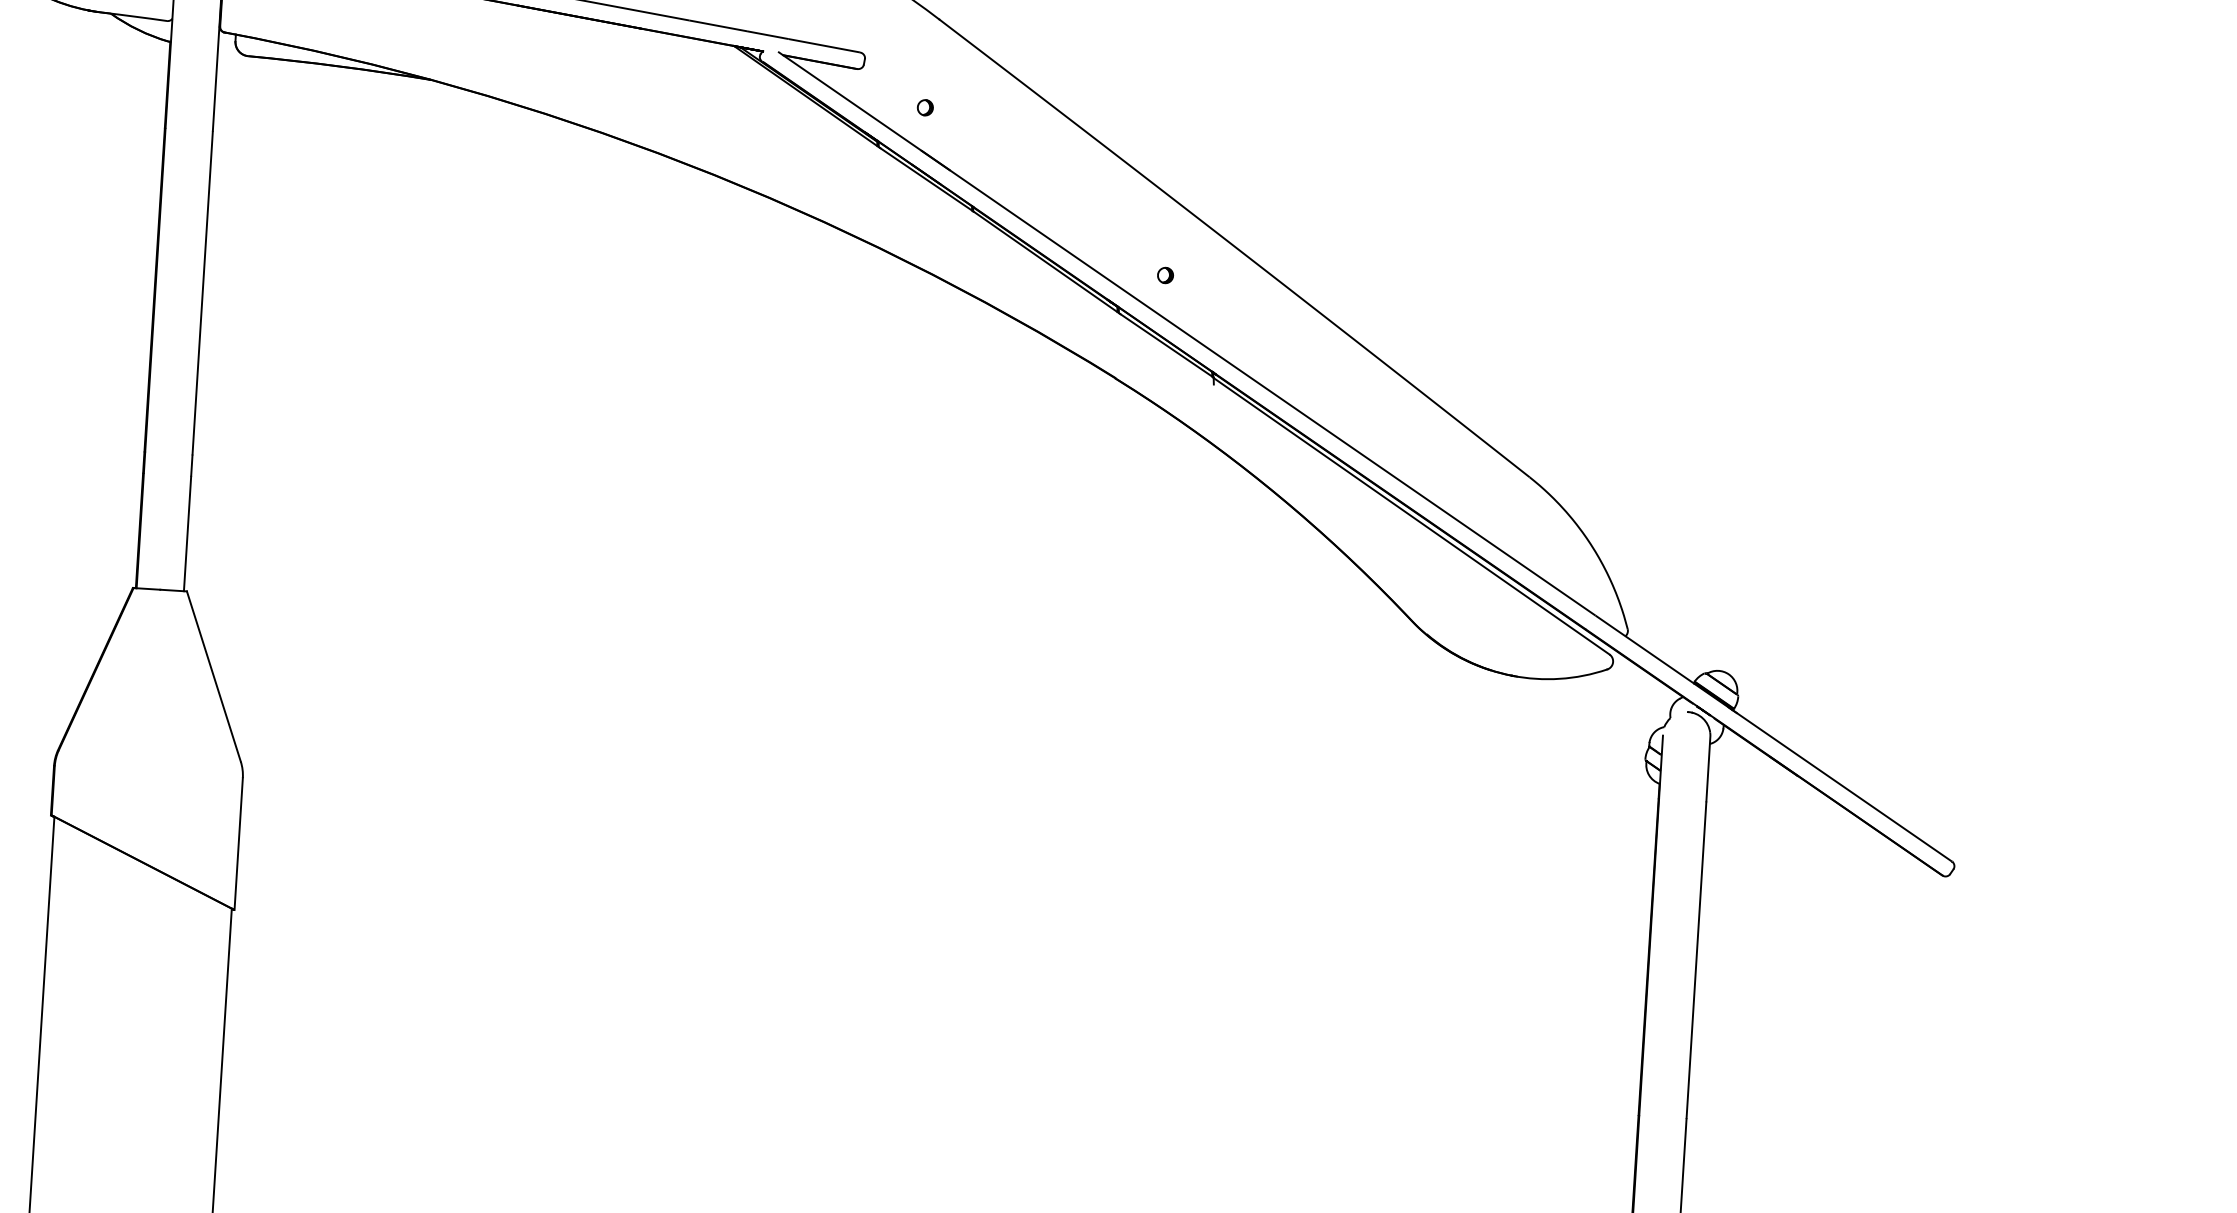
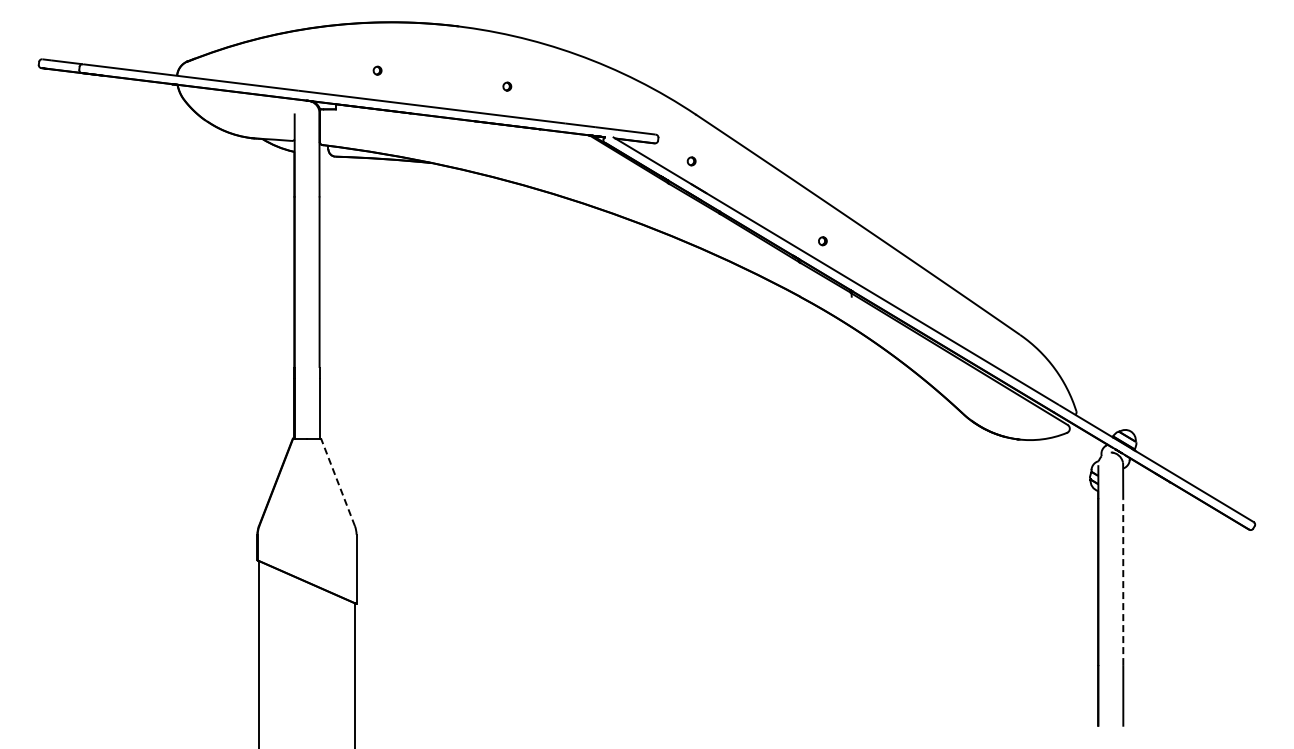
line: (214, 676) -> (338, 482), solid -> dashed
line: (1696, 960) -> (1123, 582), solid -> dashed

